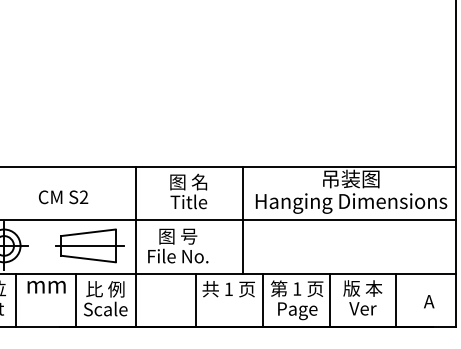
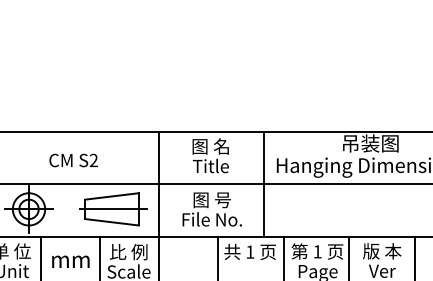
text: (63, 197) -> (73, 160), moved
text: (178, 245) -> (212, 208), moved
text: (46, 287) -> (70, 262), moved

